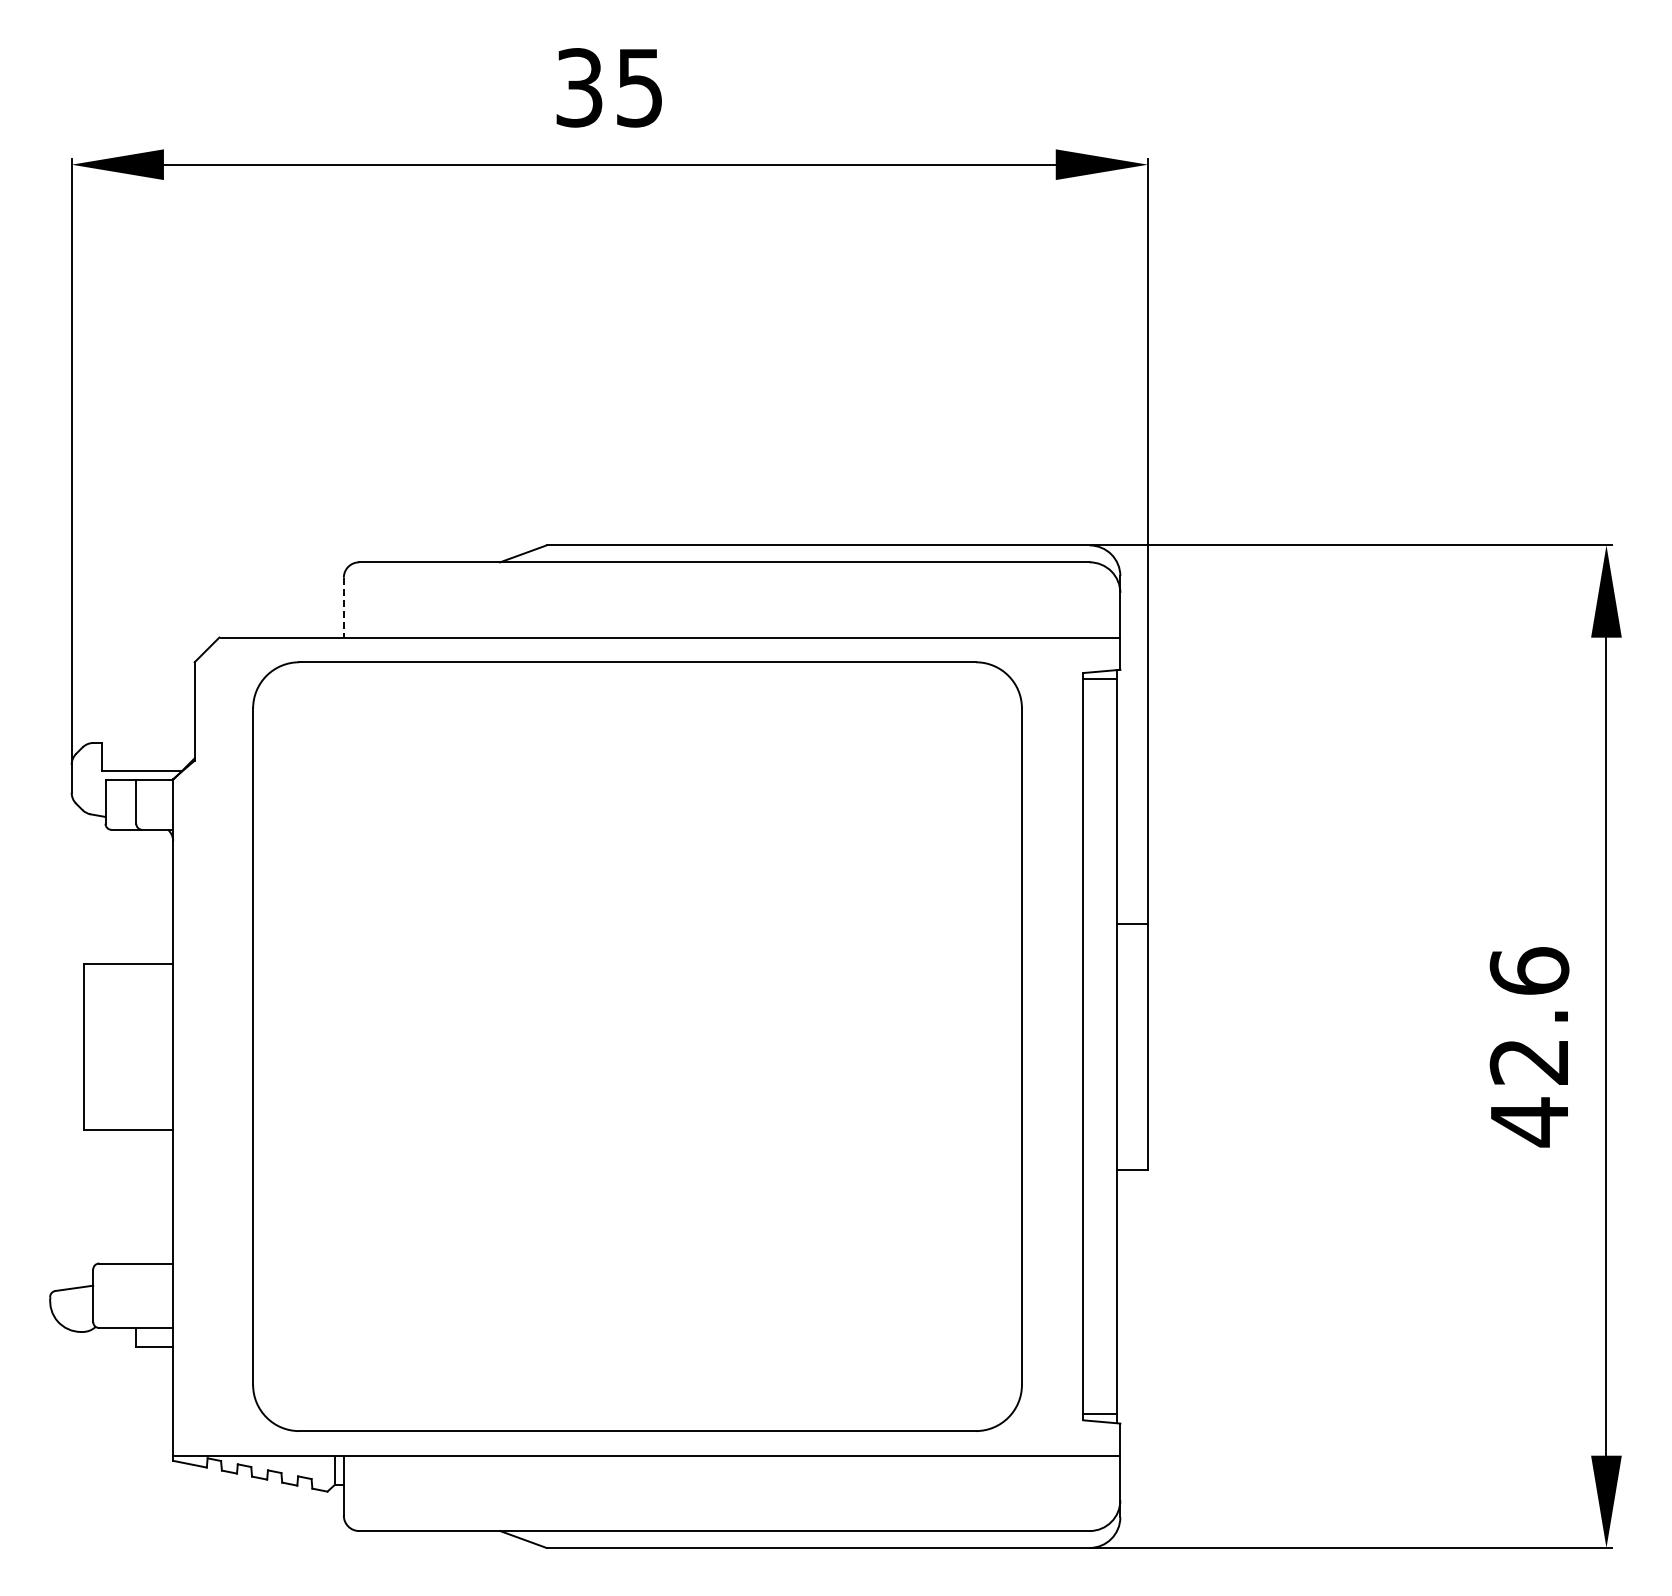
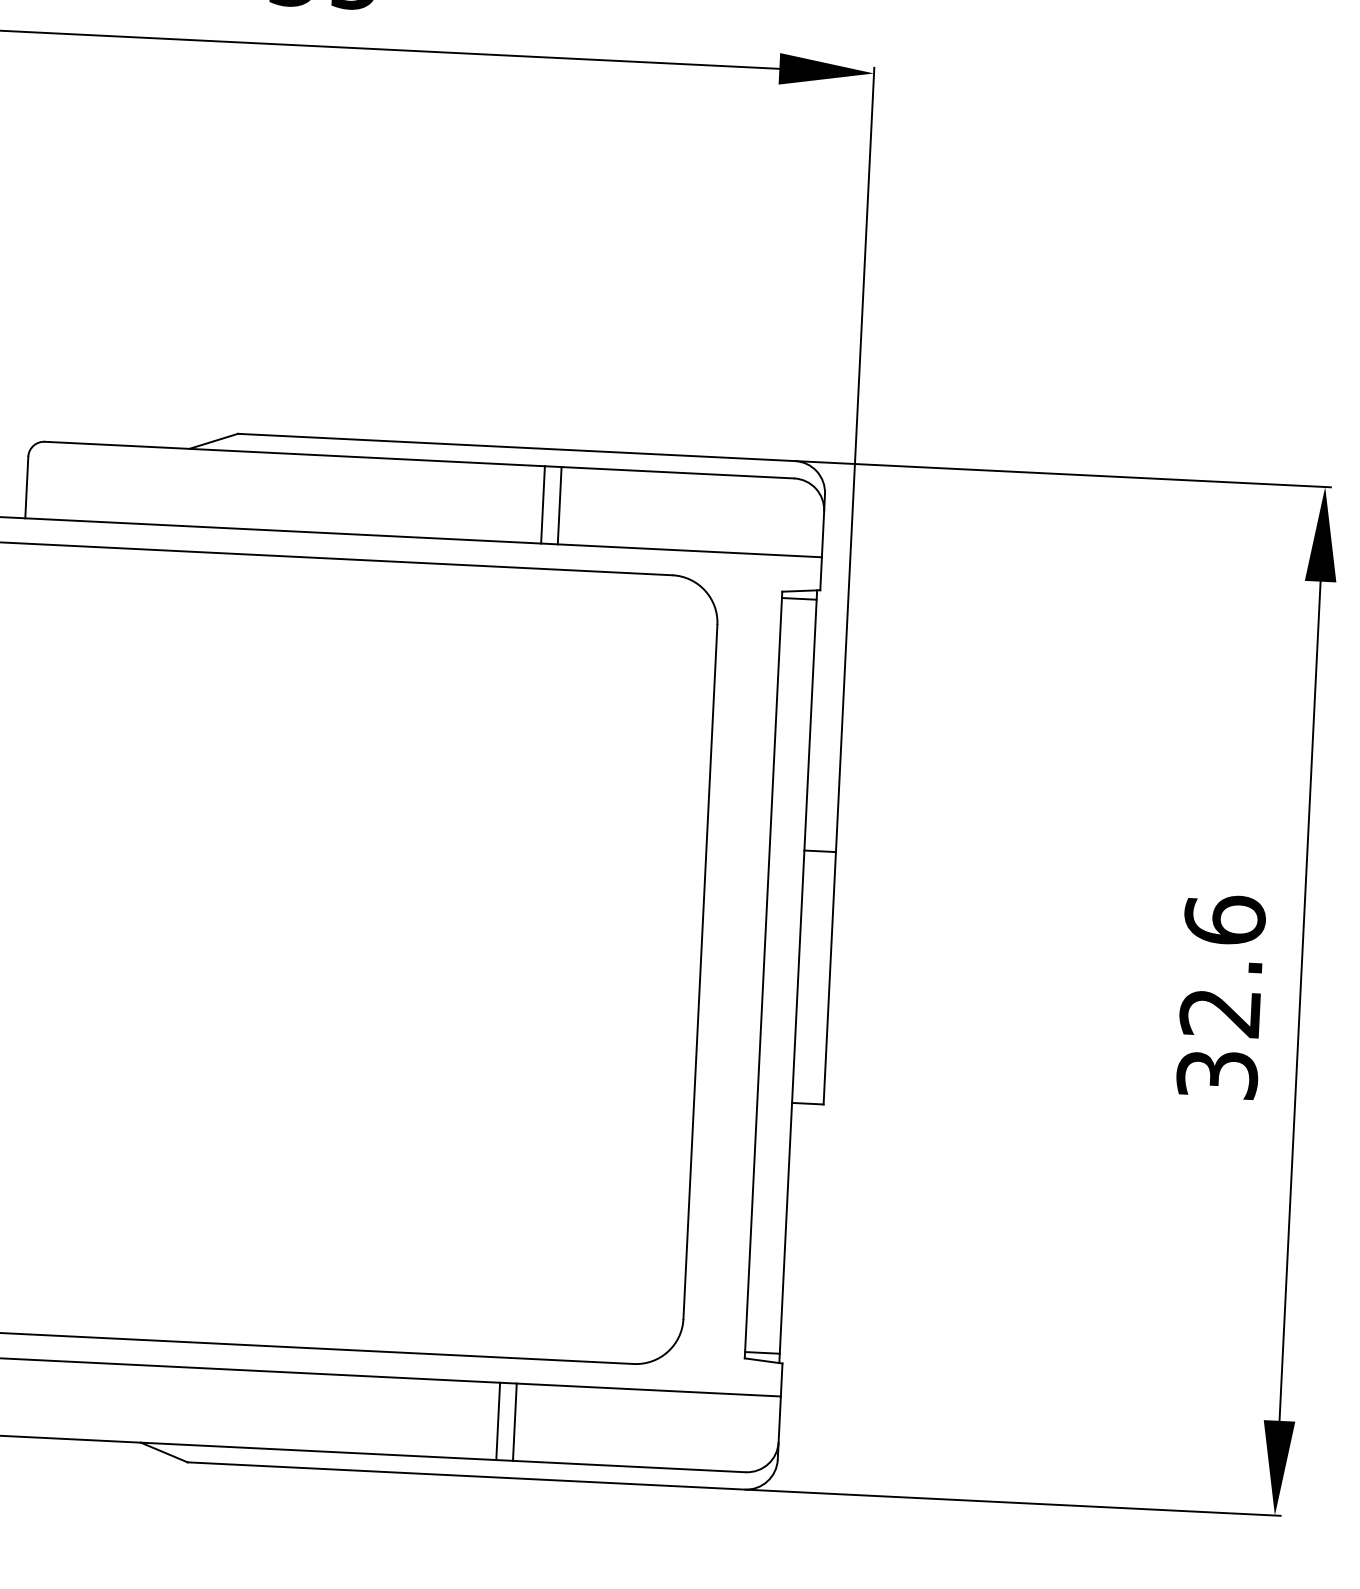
line: (846, 599) -> (542, 504), added
line: (862, 599) -> (559, 505), added
line: (343, 607) -> (26, 487), dashed -> solid
text: (1529, 1122) -> (1217, 1075), 42.6 -> 32.6
line: (846, 1493) -> (498, 1421), added
line: (862, 1493) -> (514, 1422), added

